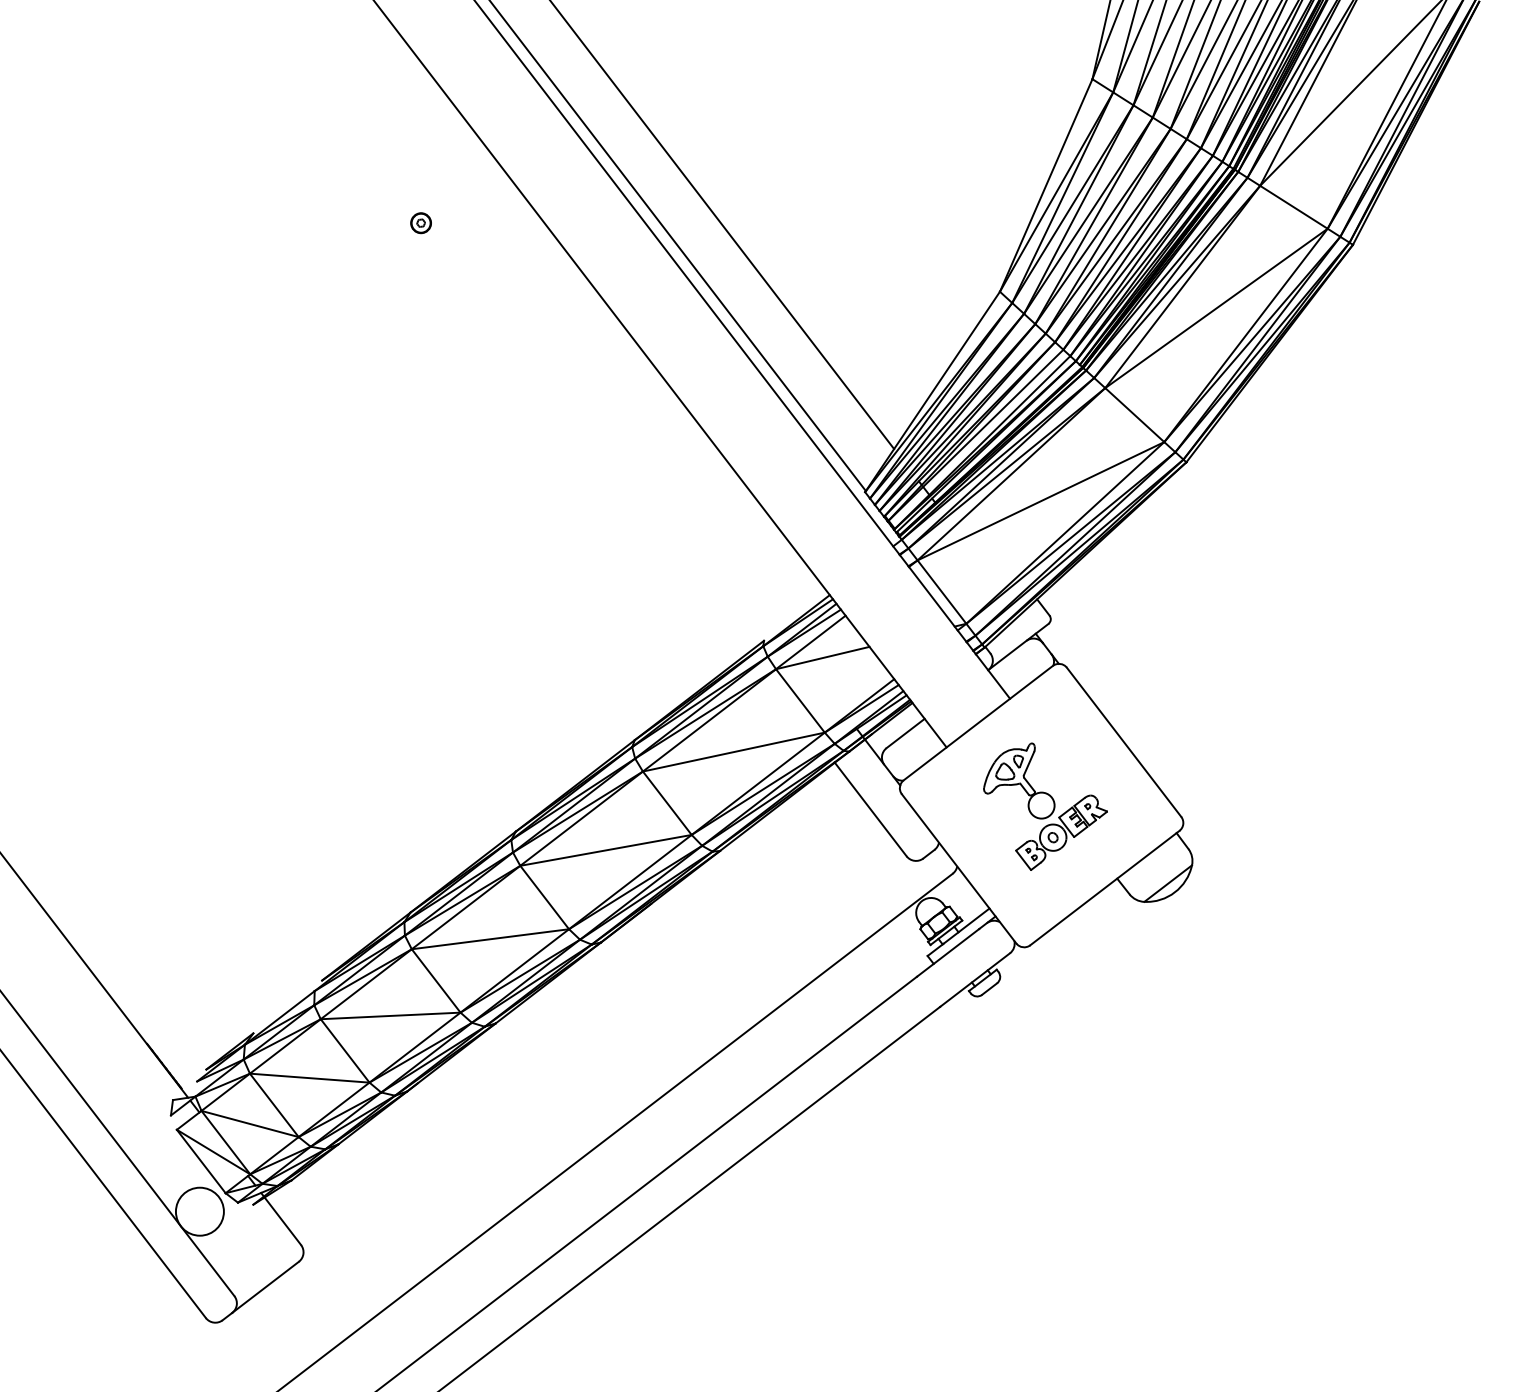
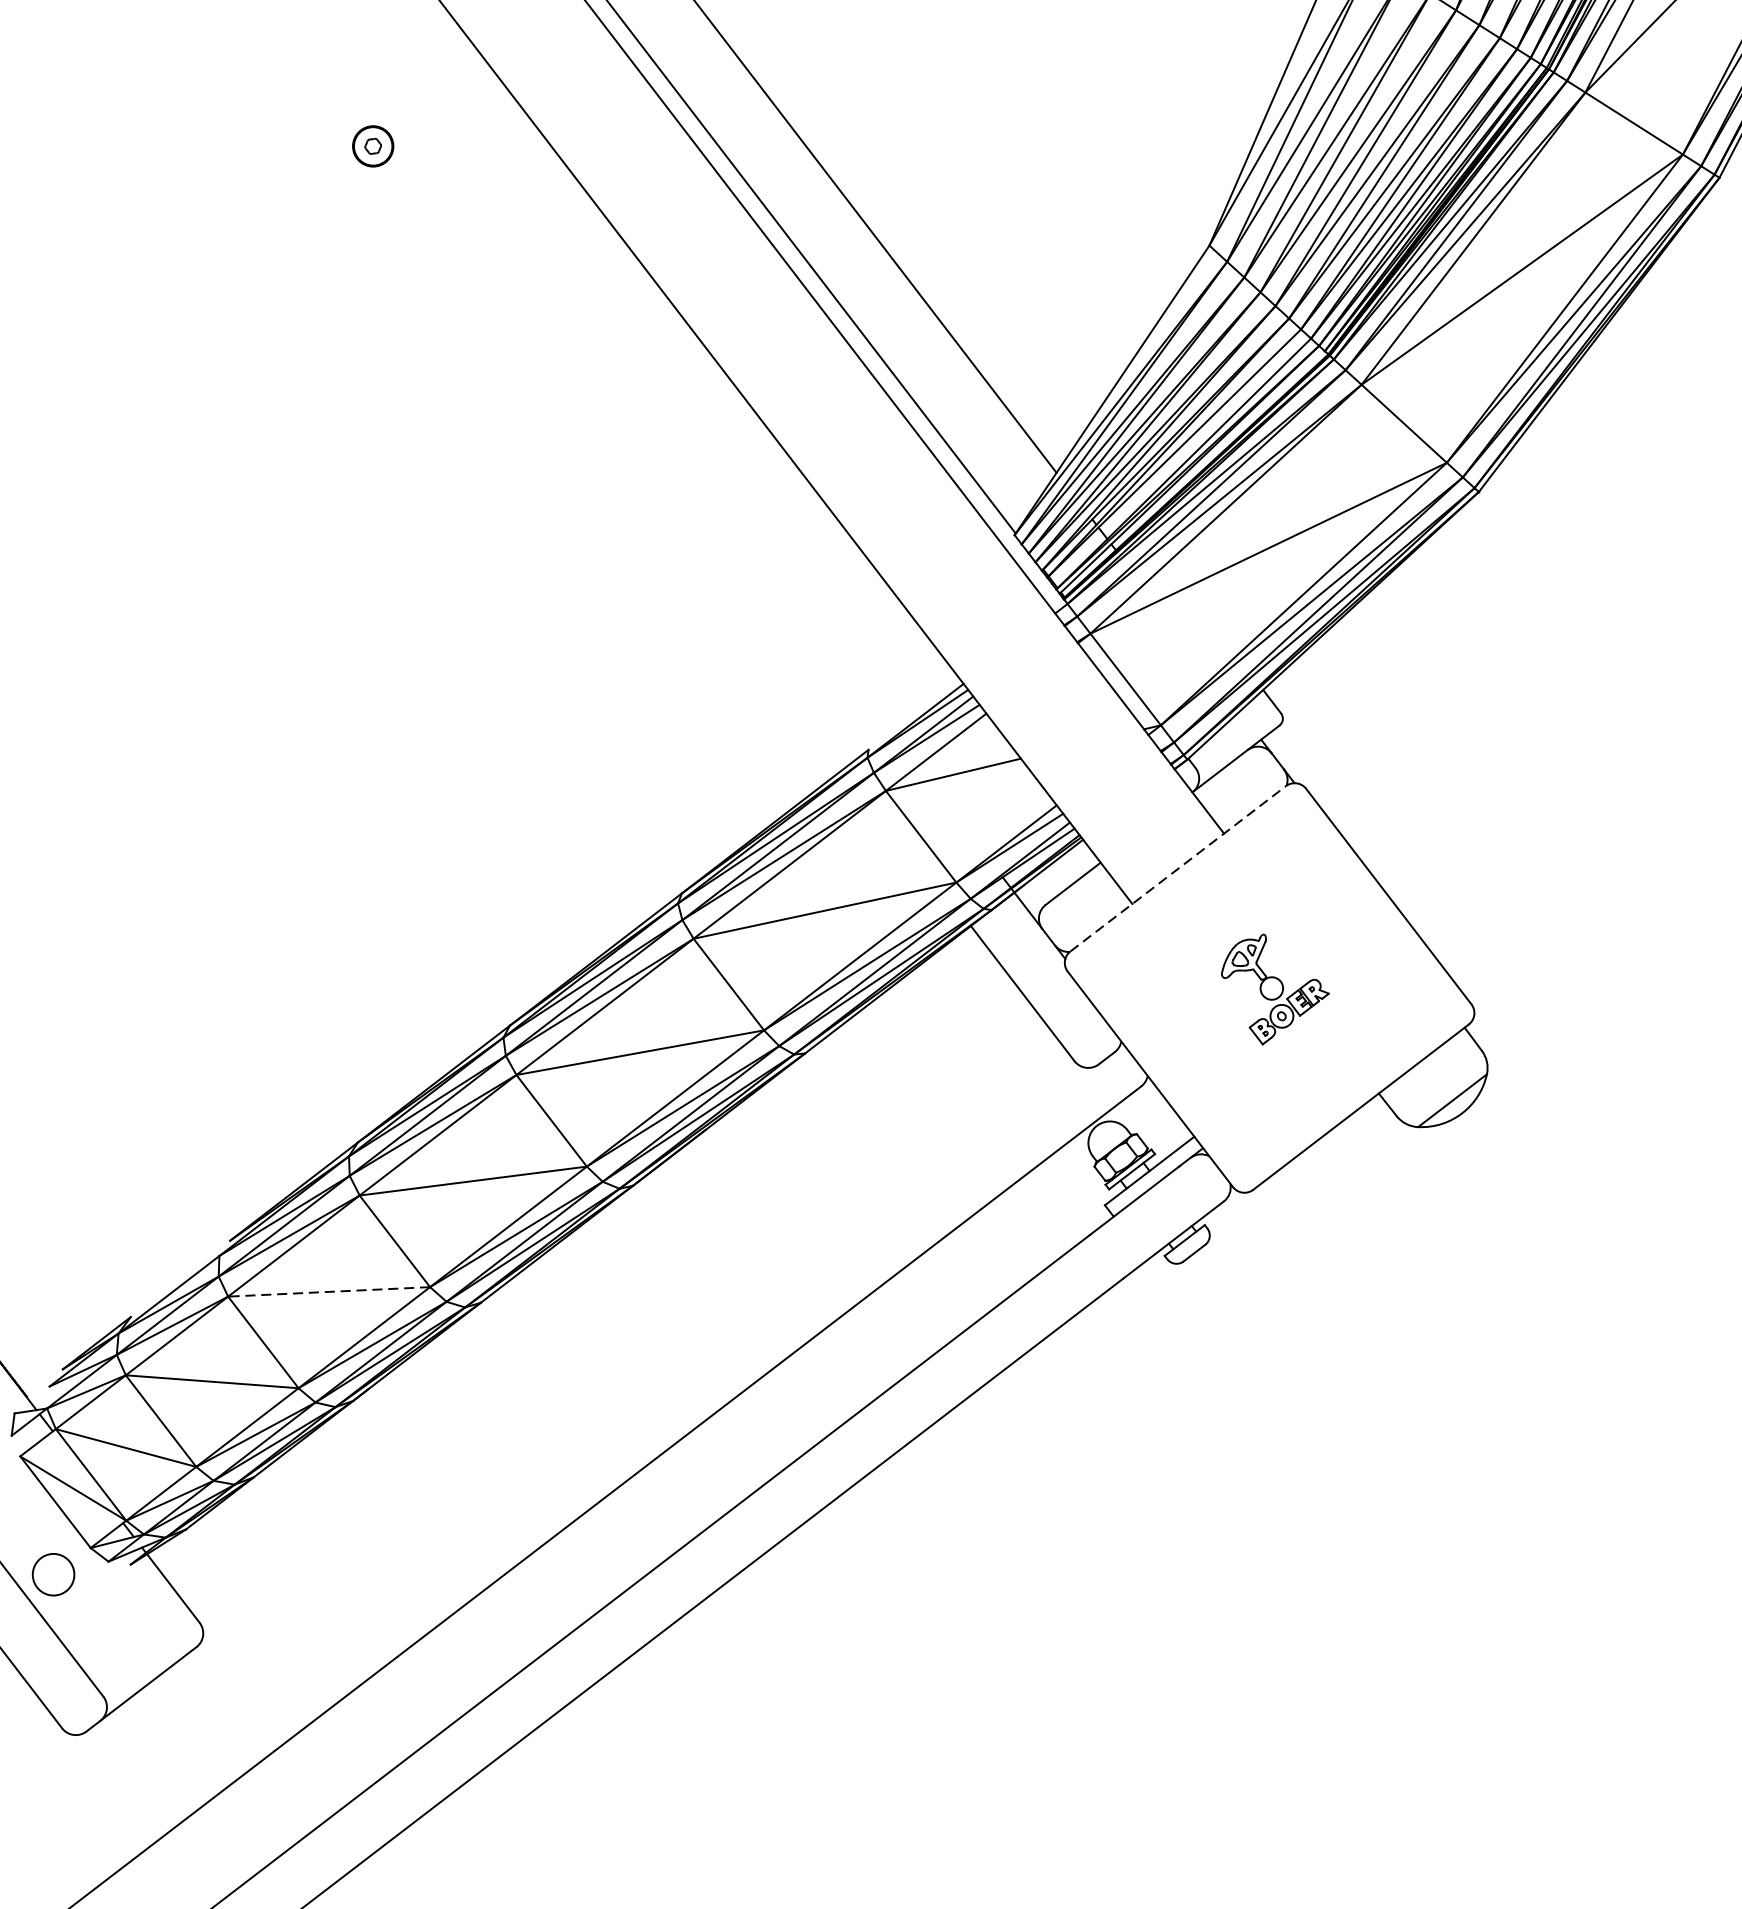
part: (420, 223) -> (372, 146), size x1.4
line: (978, 723) -> (1178, 869), solid -> dashed
part: (1045, 806) -> (1275, 989), size x0.6
line: (390, 1015) -> (328, 1291), solid -> dashed
circle: (199, 1211) -> (52, 1574), size x0.6

